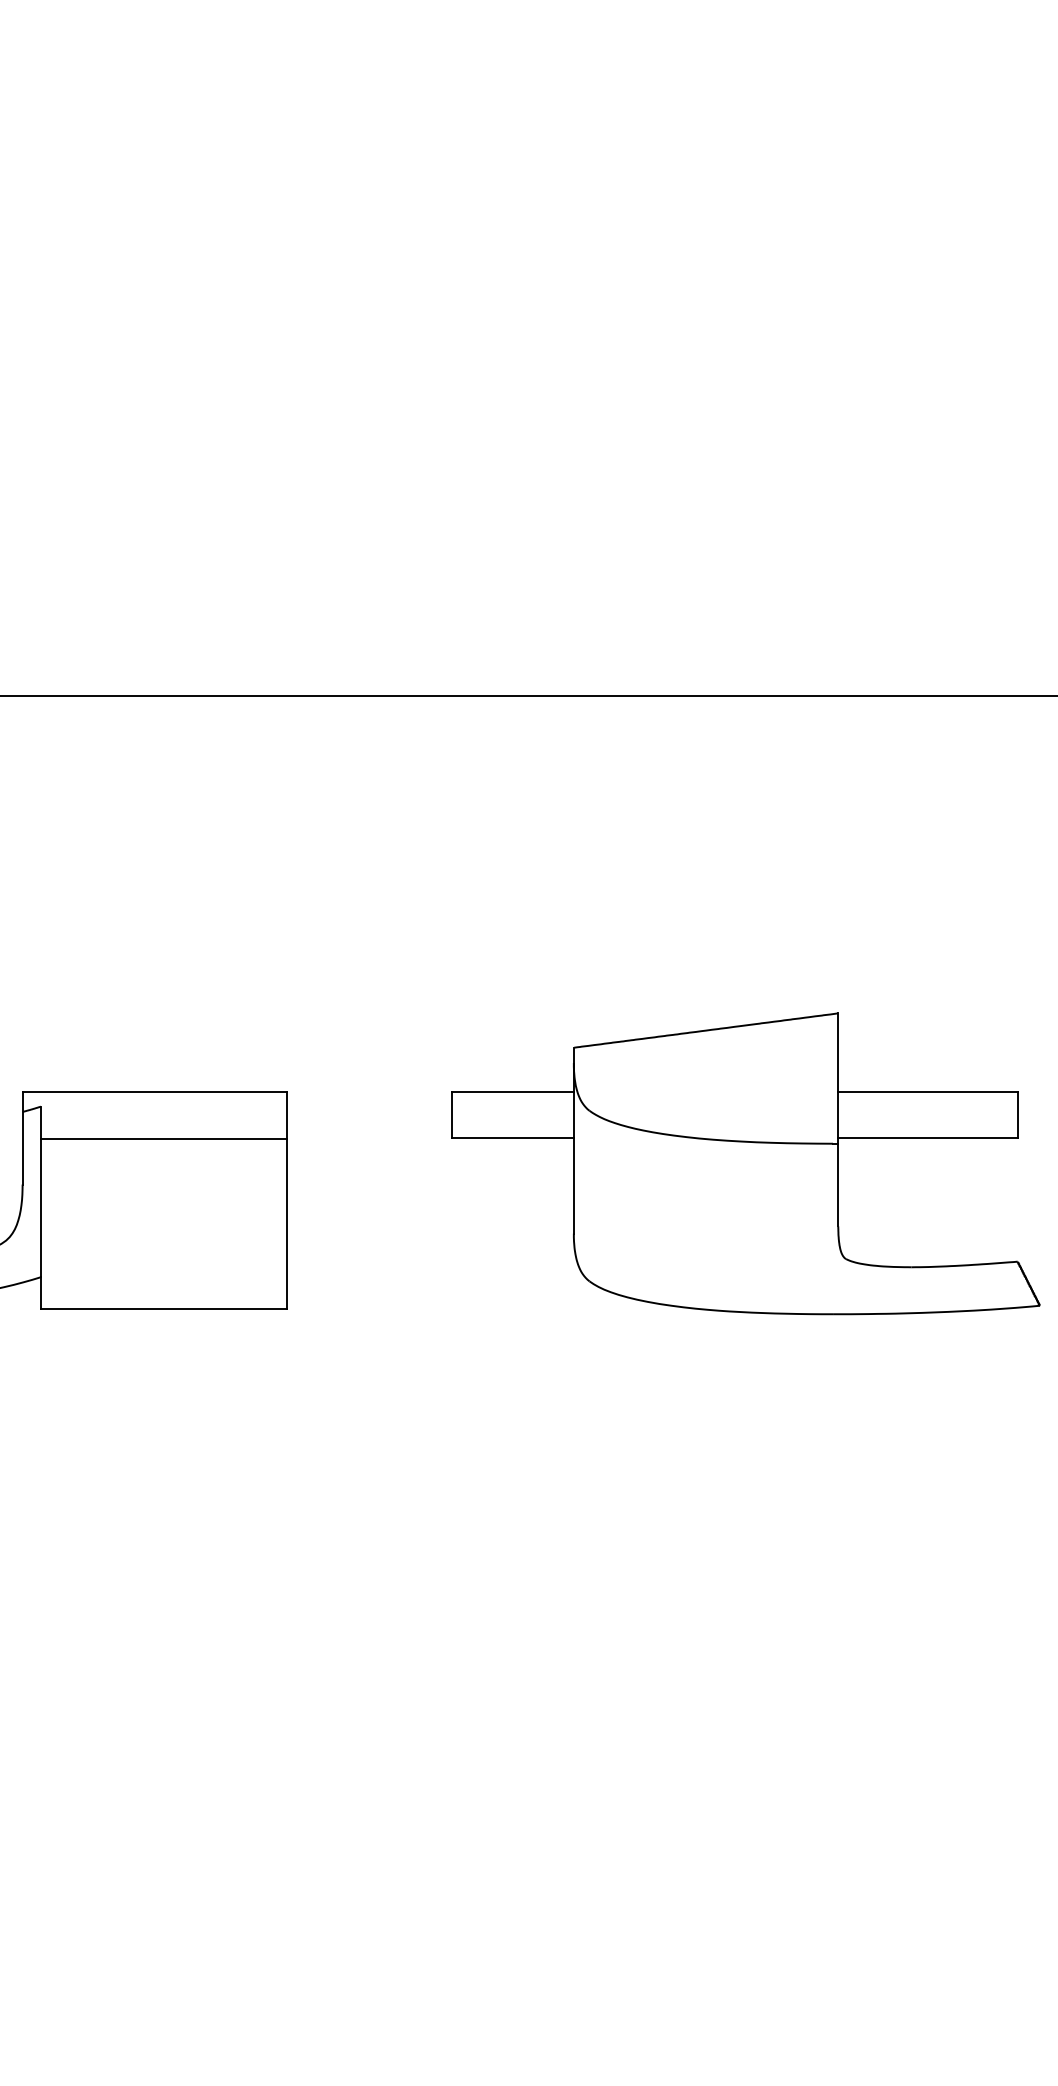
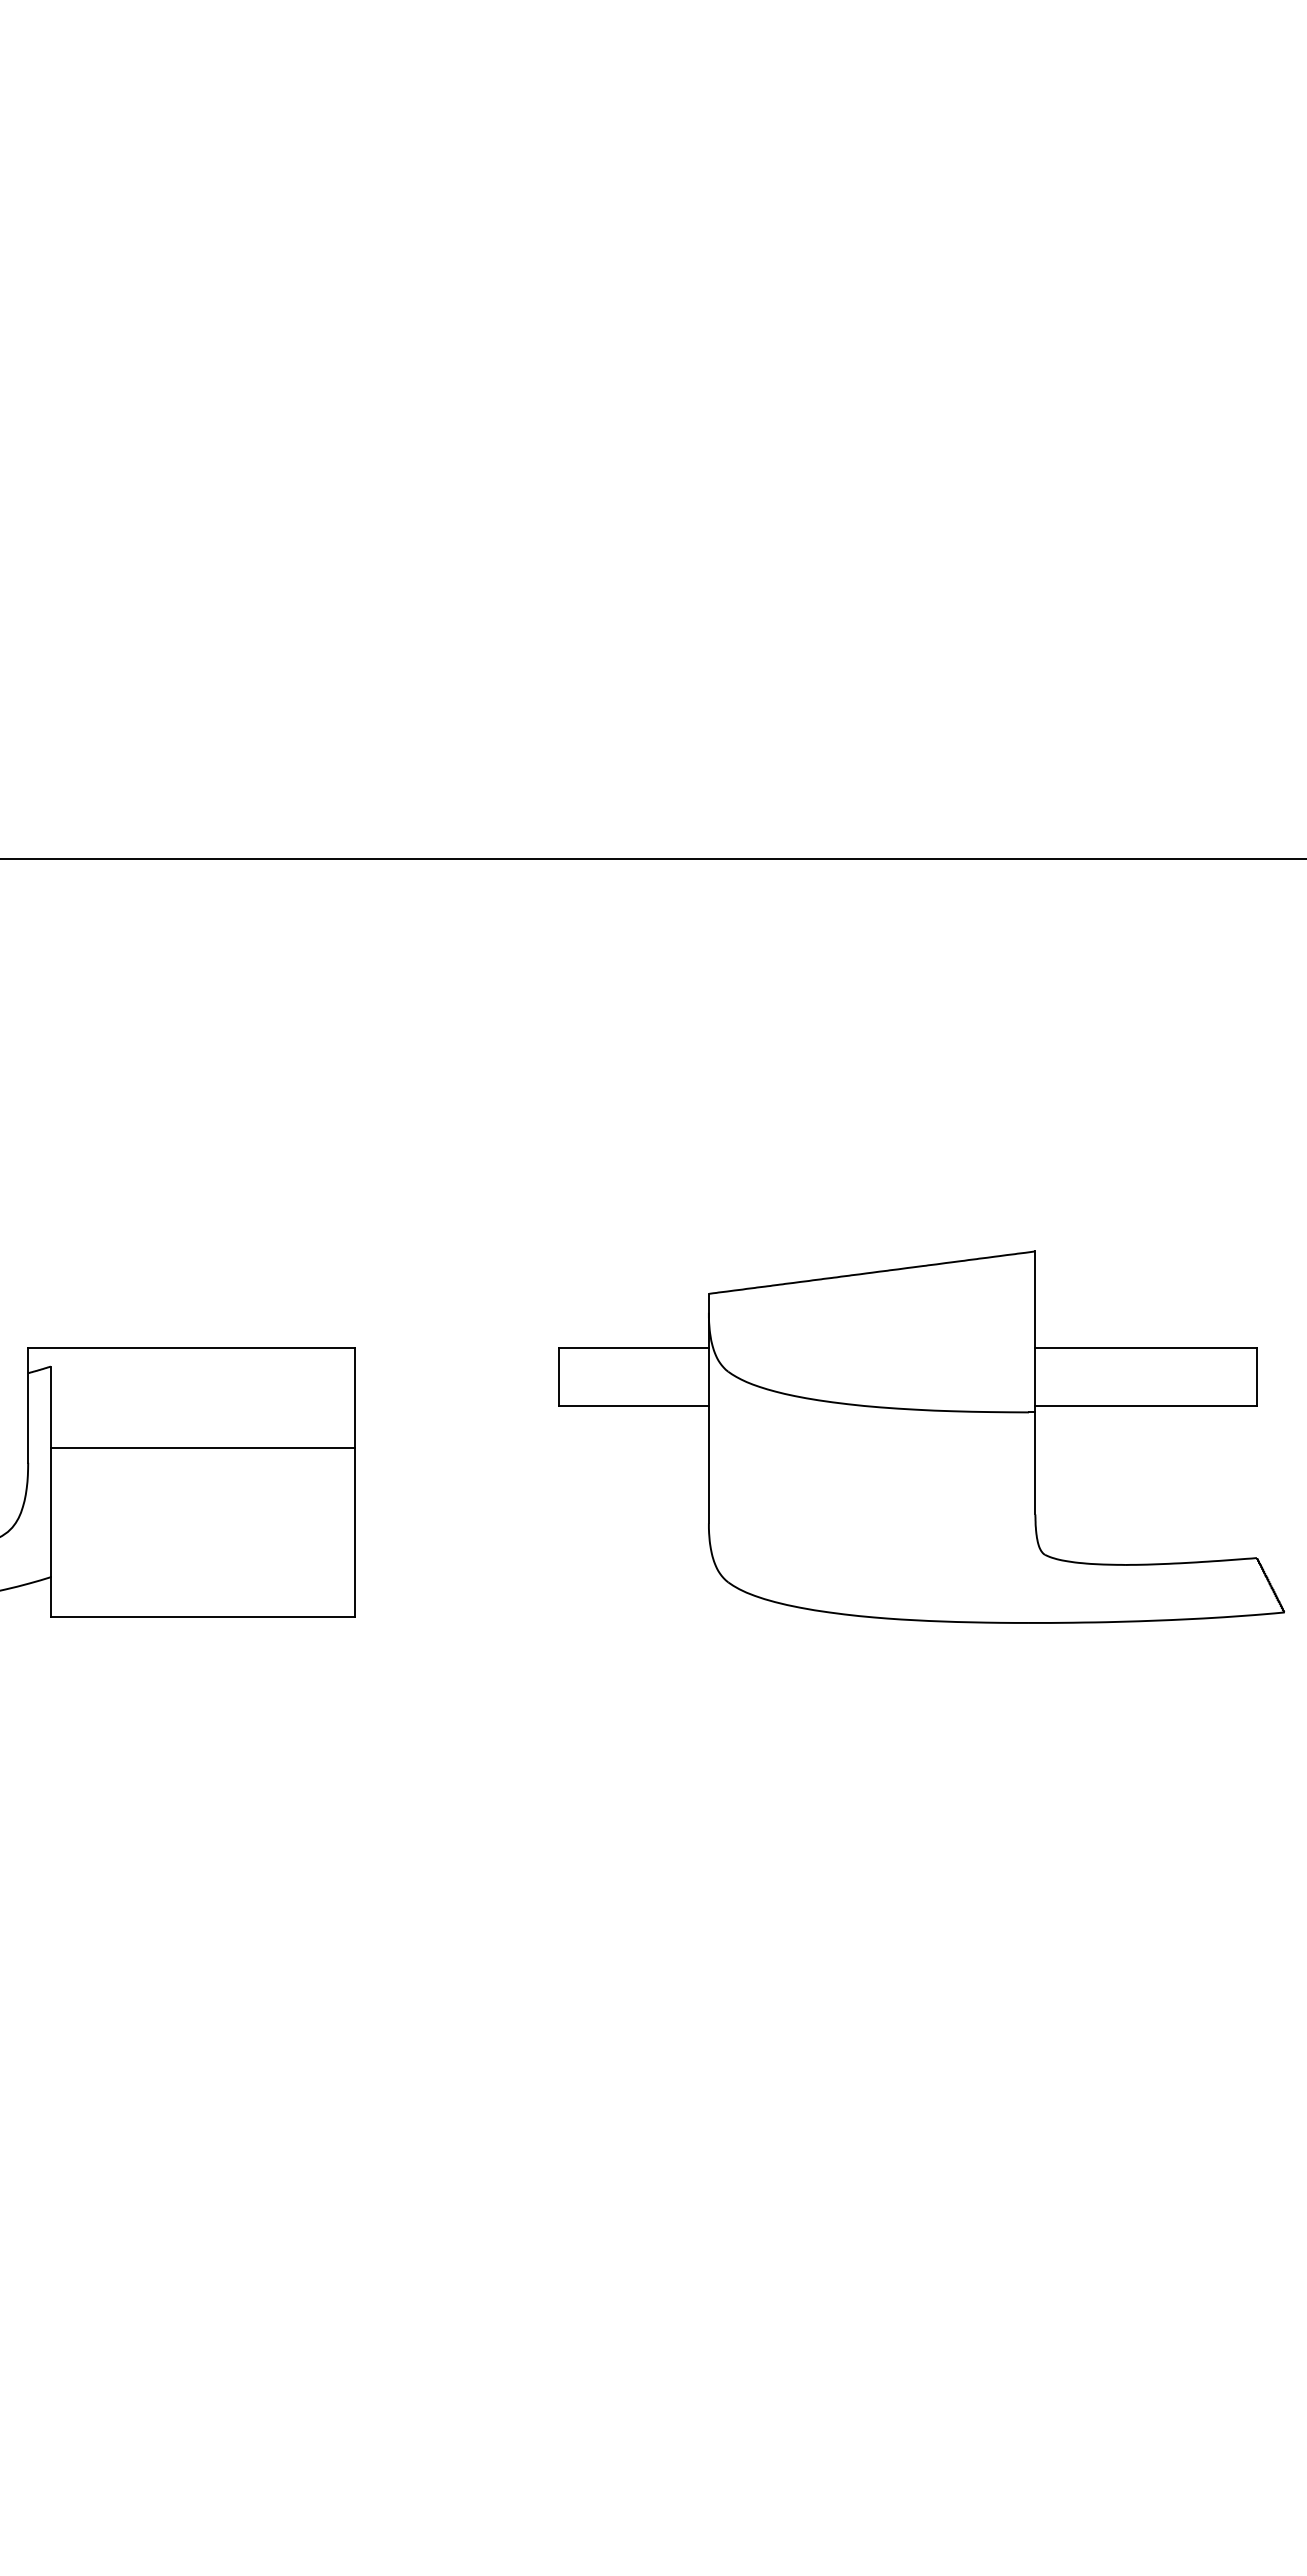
line: (163, 1138) -> (202, 1448), moved

